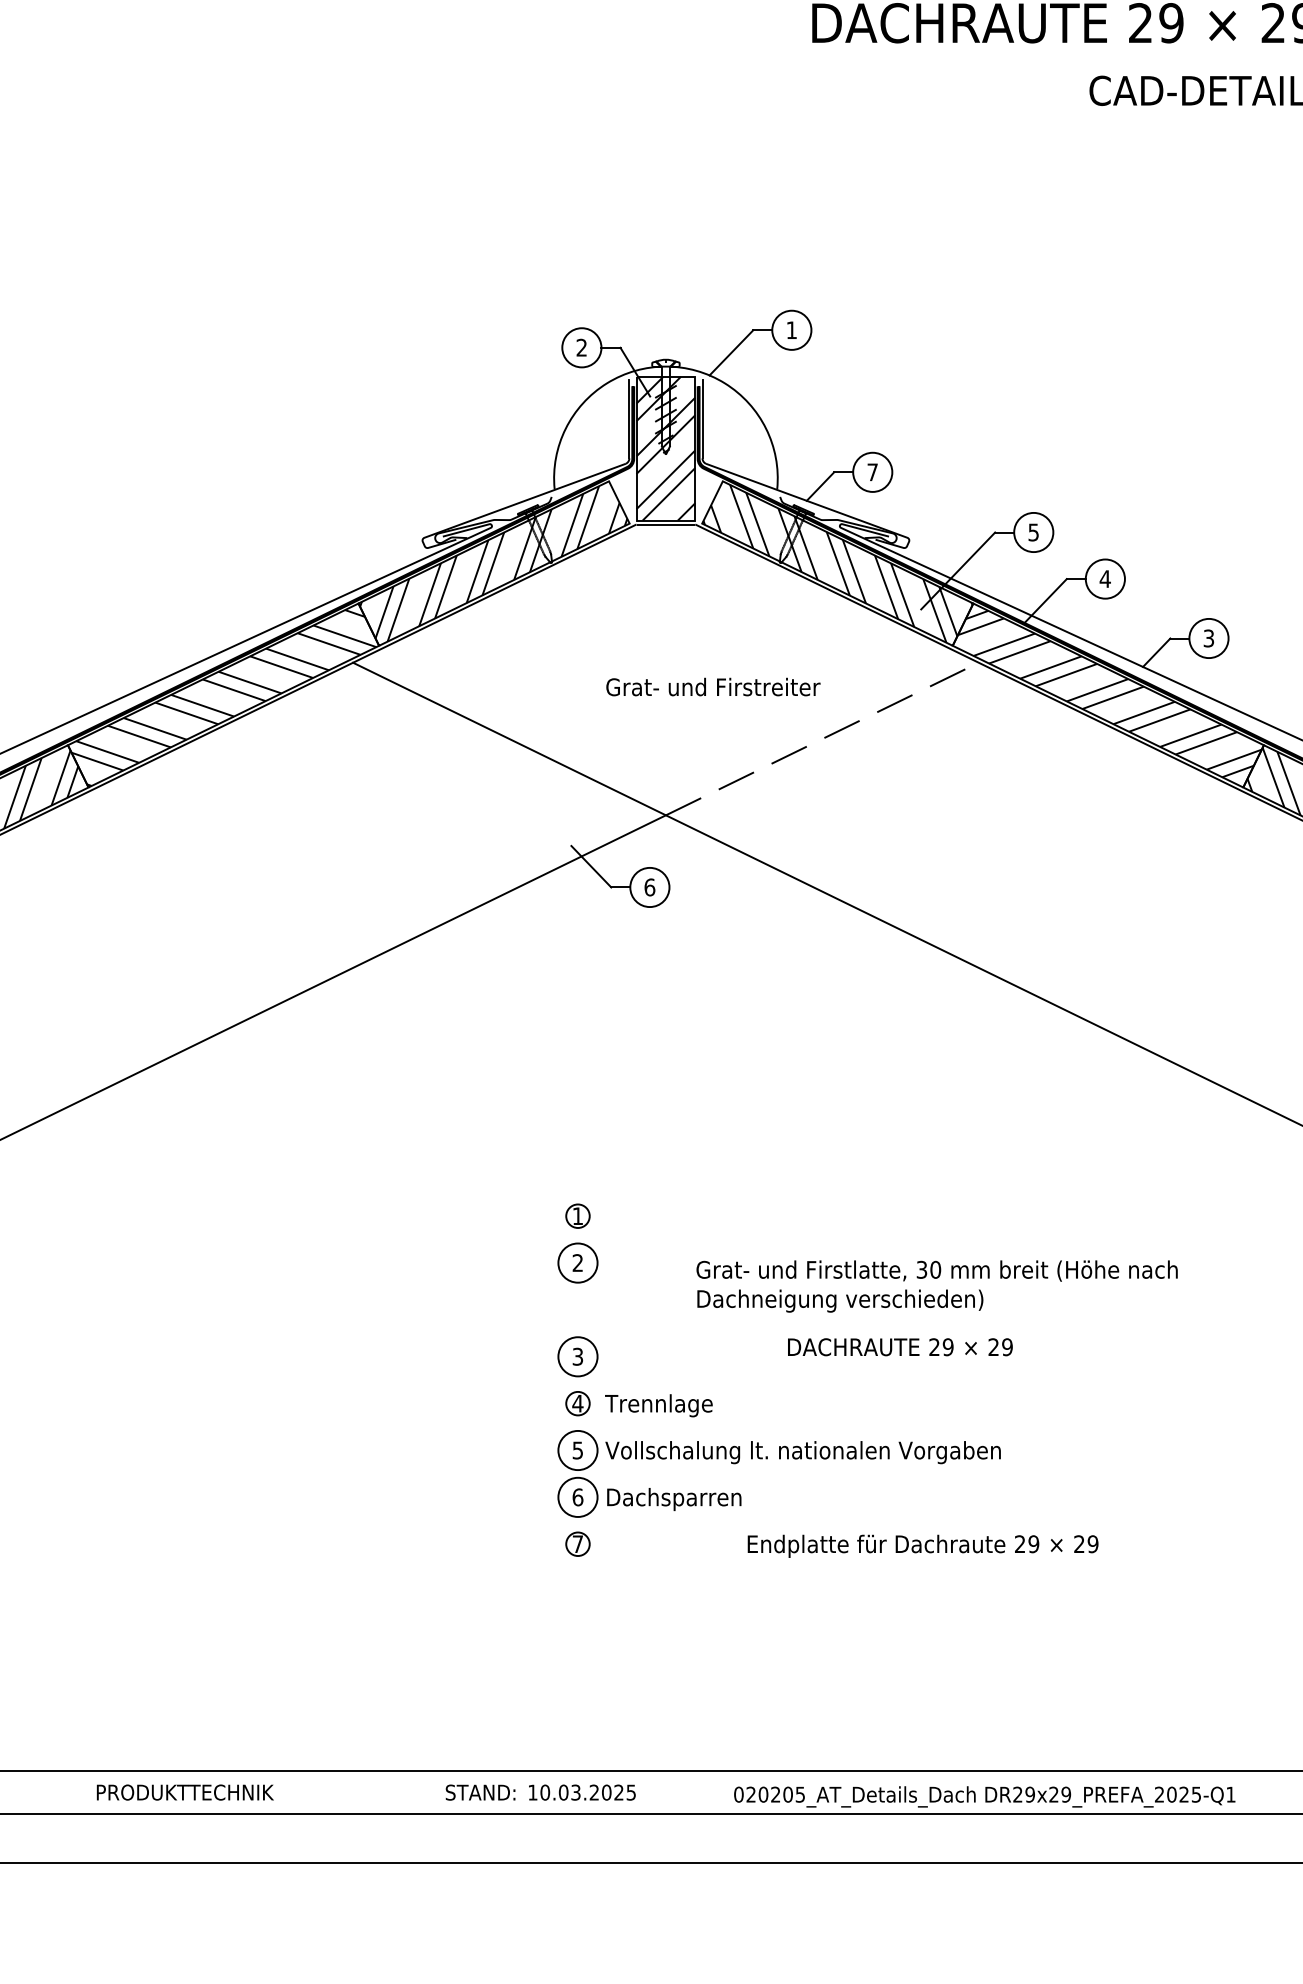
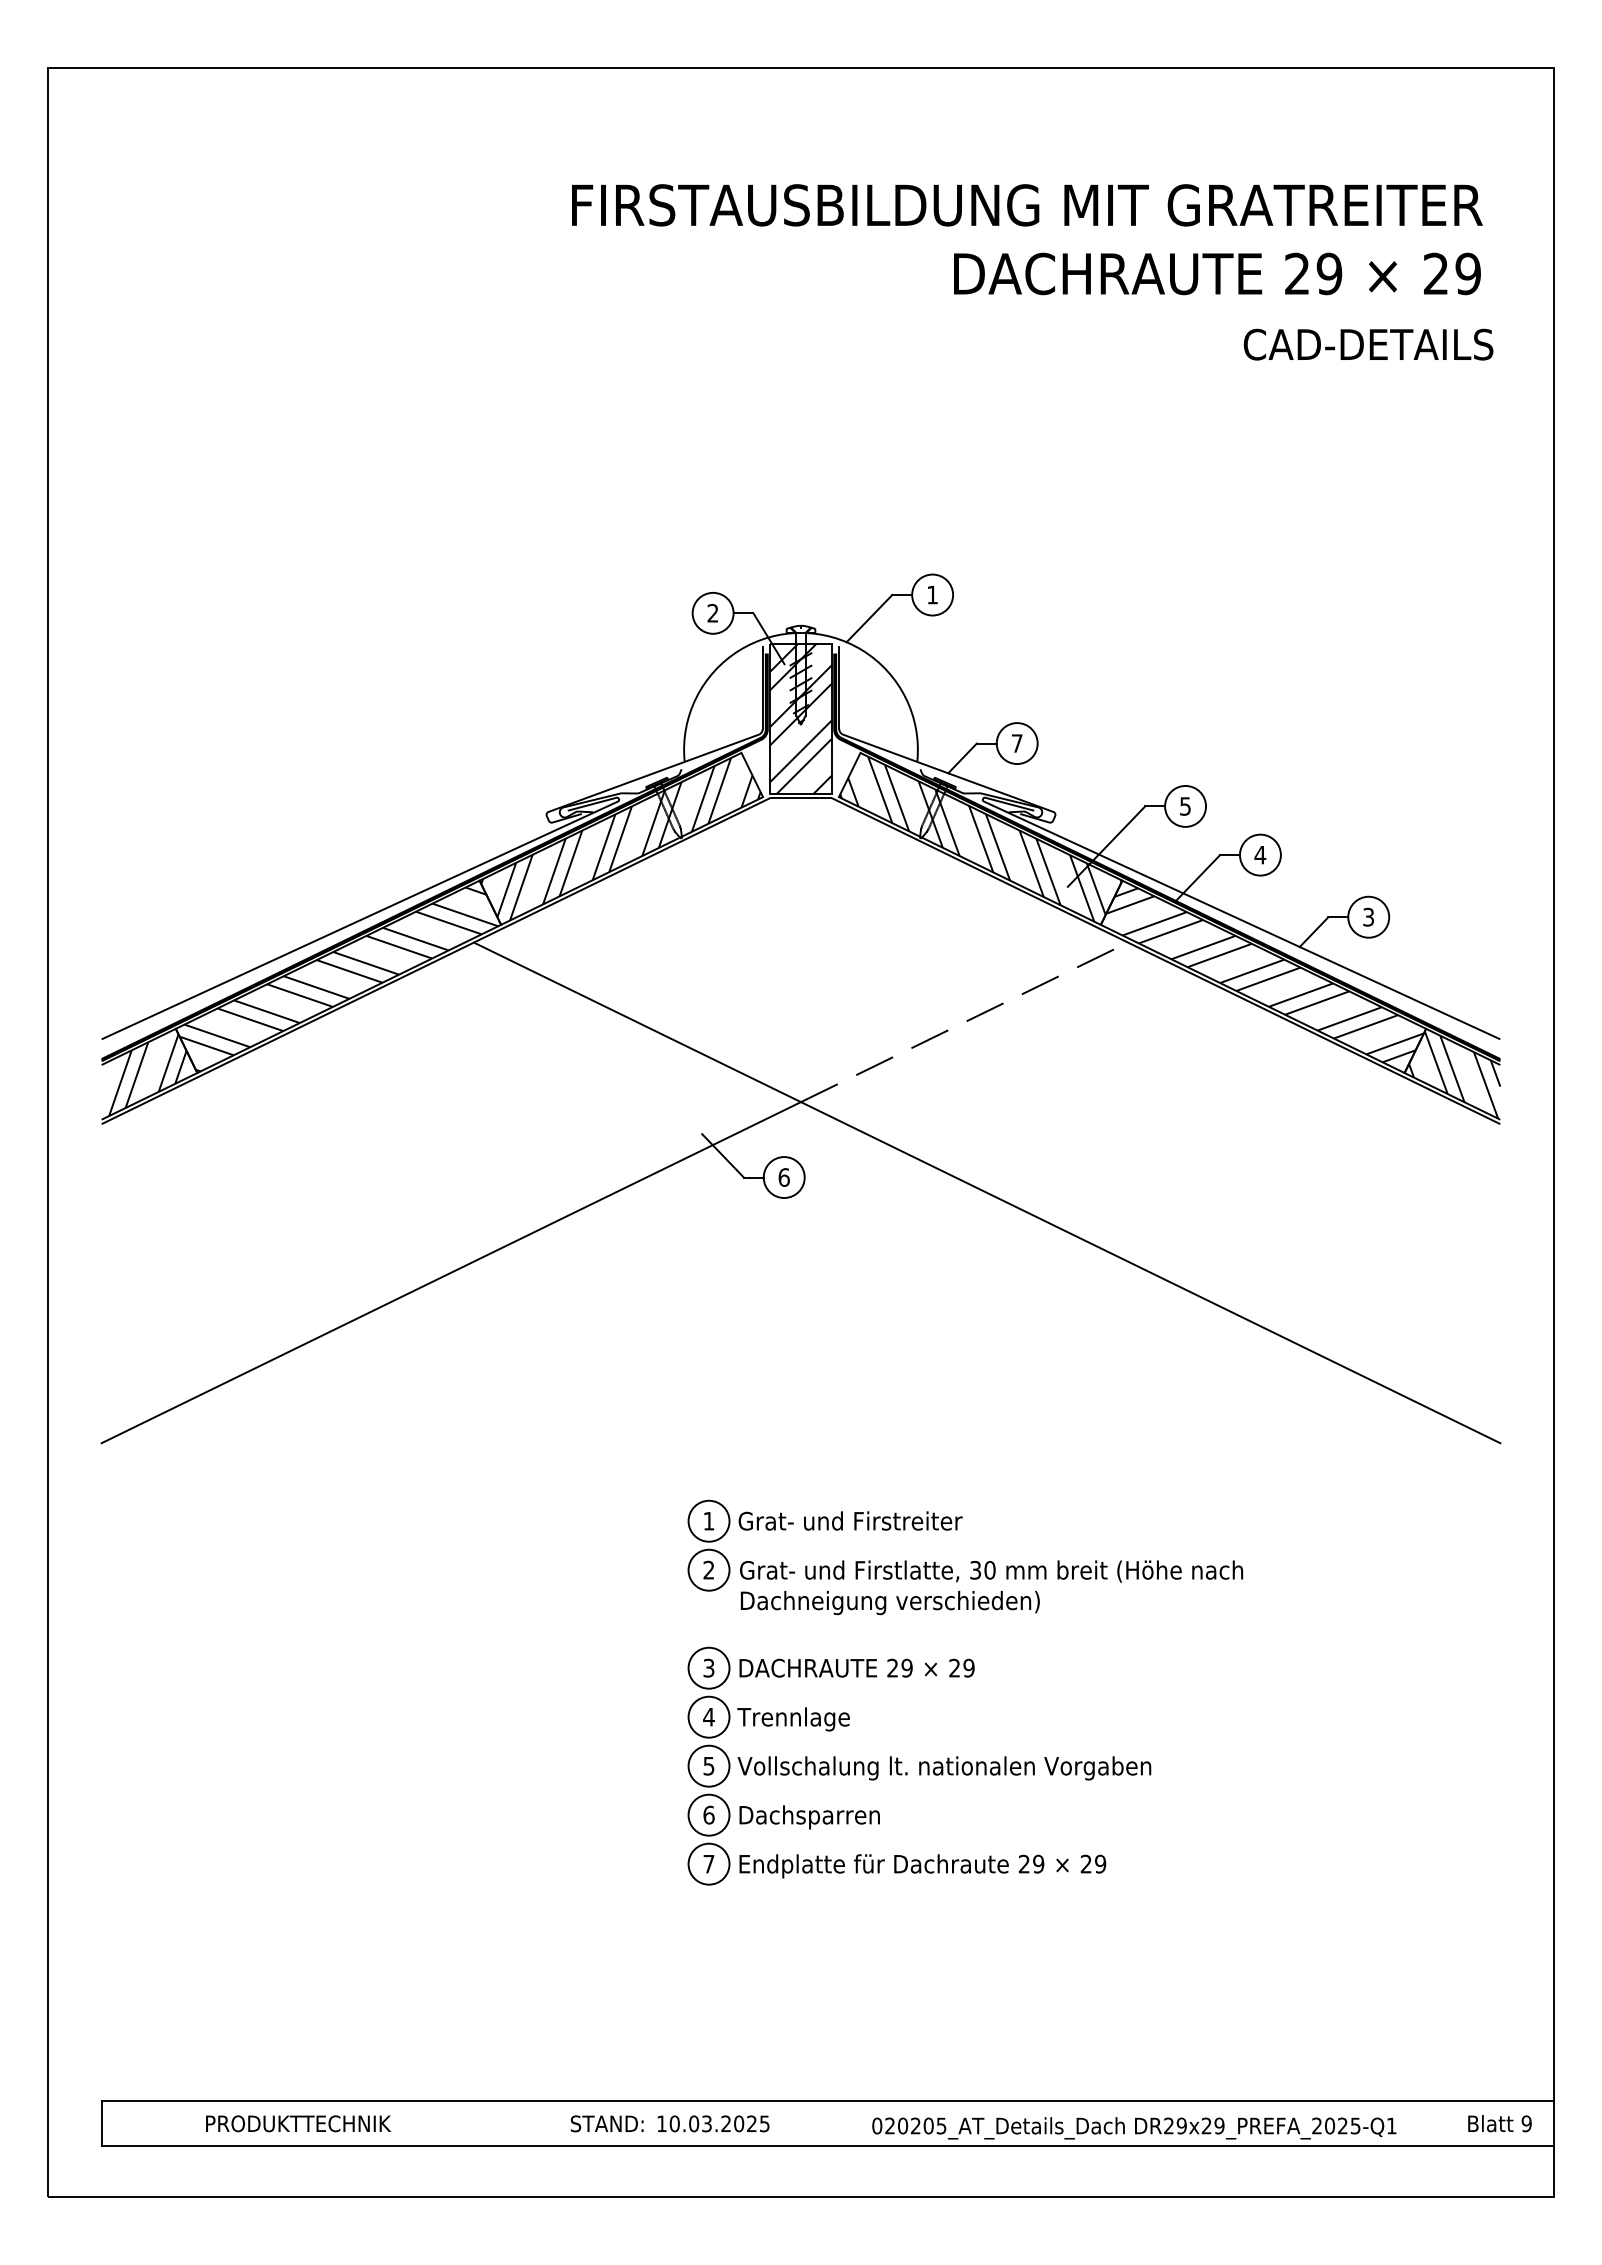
text: (713, 686) -> (850, 1520), moved
circle: (577, 1215) -> (708, 1520), size x1.67
text: (937, 1286) -> (991, 1587), moved
text: (899, 1346) -> (856, 1667), moved
circle: (577, 1402) -> (708, 1716), size x1.67
circle: (577, 1543) -> (708, 1863), size x1.67
text: (922, 1546) -> (922, 1866), moved

